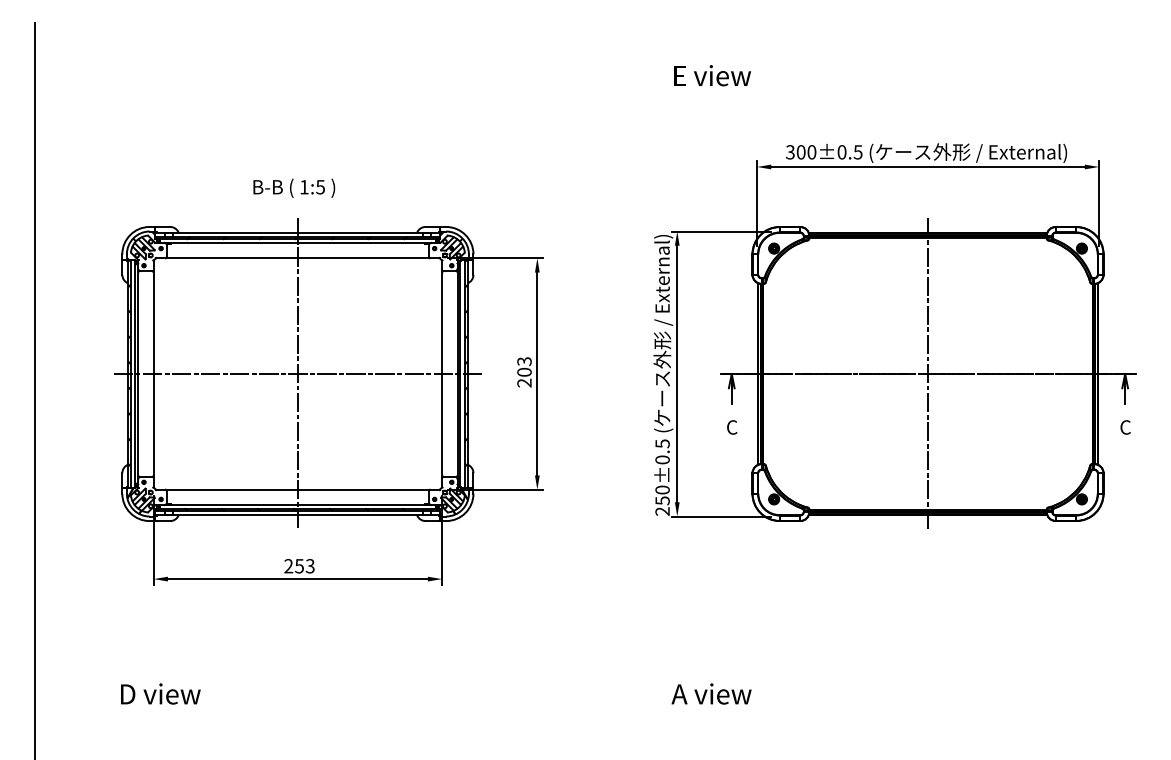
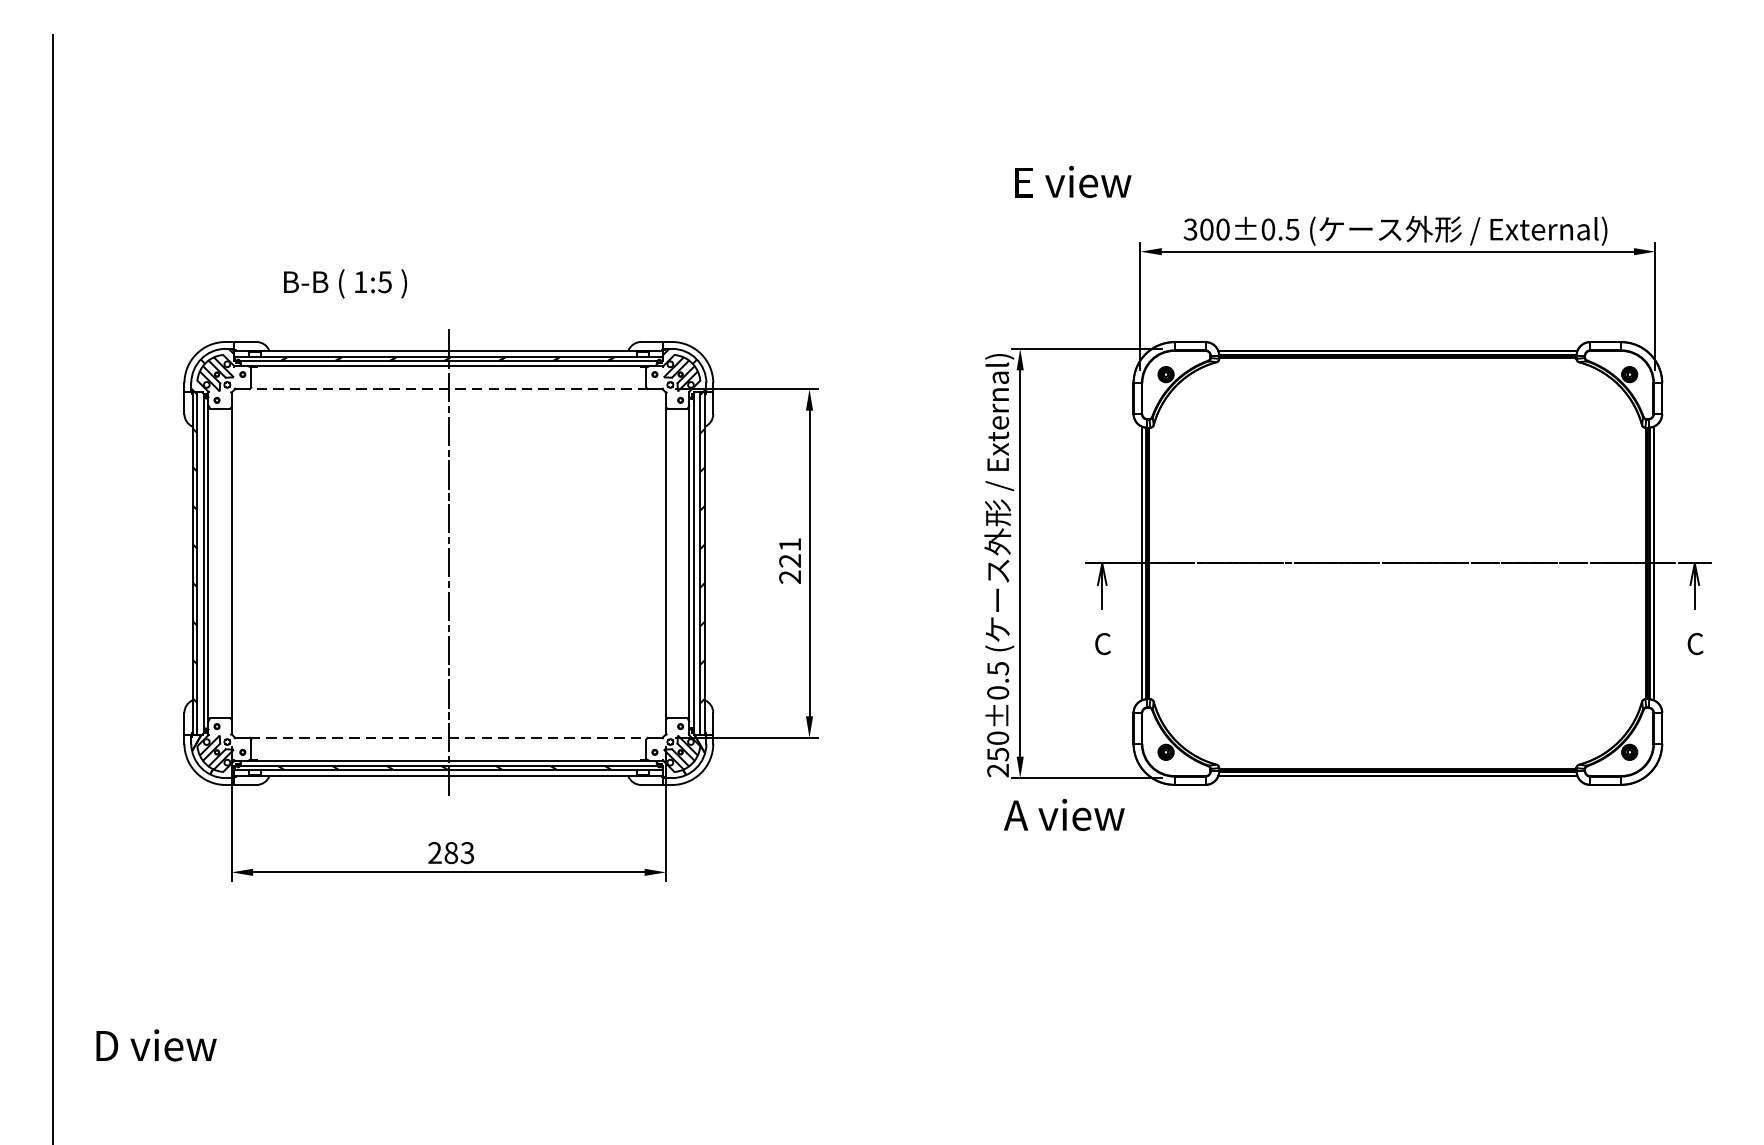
text: (712, 75) -> (1073, 181), moved
text: (294, 187) -> (345, 282), moved
line: (297, 258) -> (448, 389), solid -> dashed
text: (524, 366) -> (790, 552), 203 -> 221
line: (928, 373) -> (1398, 562), removed
line: (297, 374) -> (448, 564), removed
line: (298, 489) -> (449, 737), solid -> dashed
text: (299, 566) -> (451, 853), 253 -> 283
text: (160, 693) -> (156, 1044), moved
text: (711, 693) -> (1064, 814), moved

